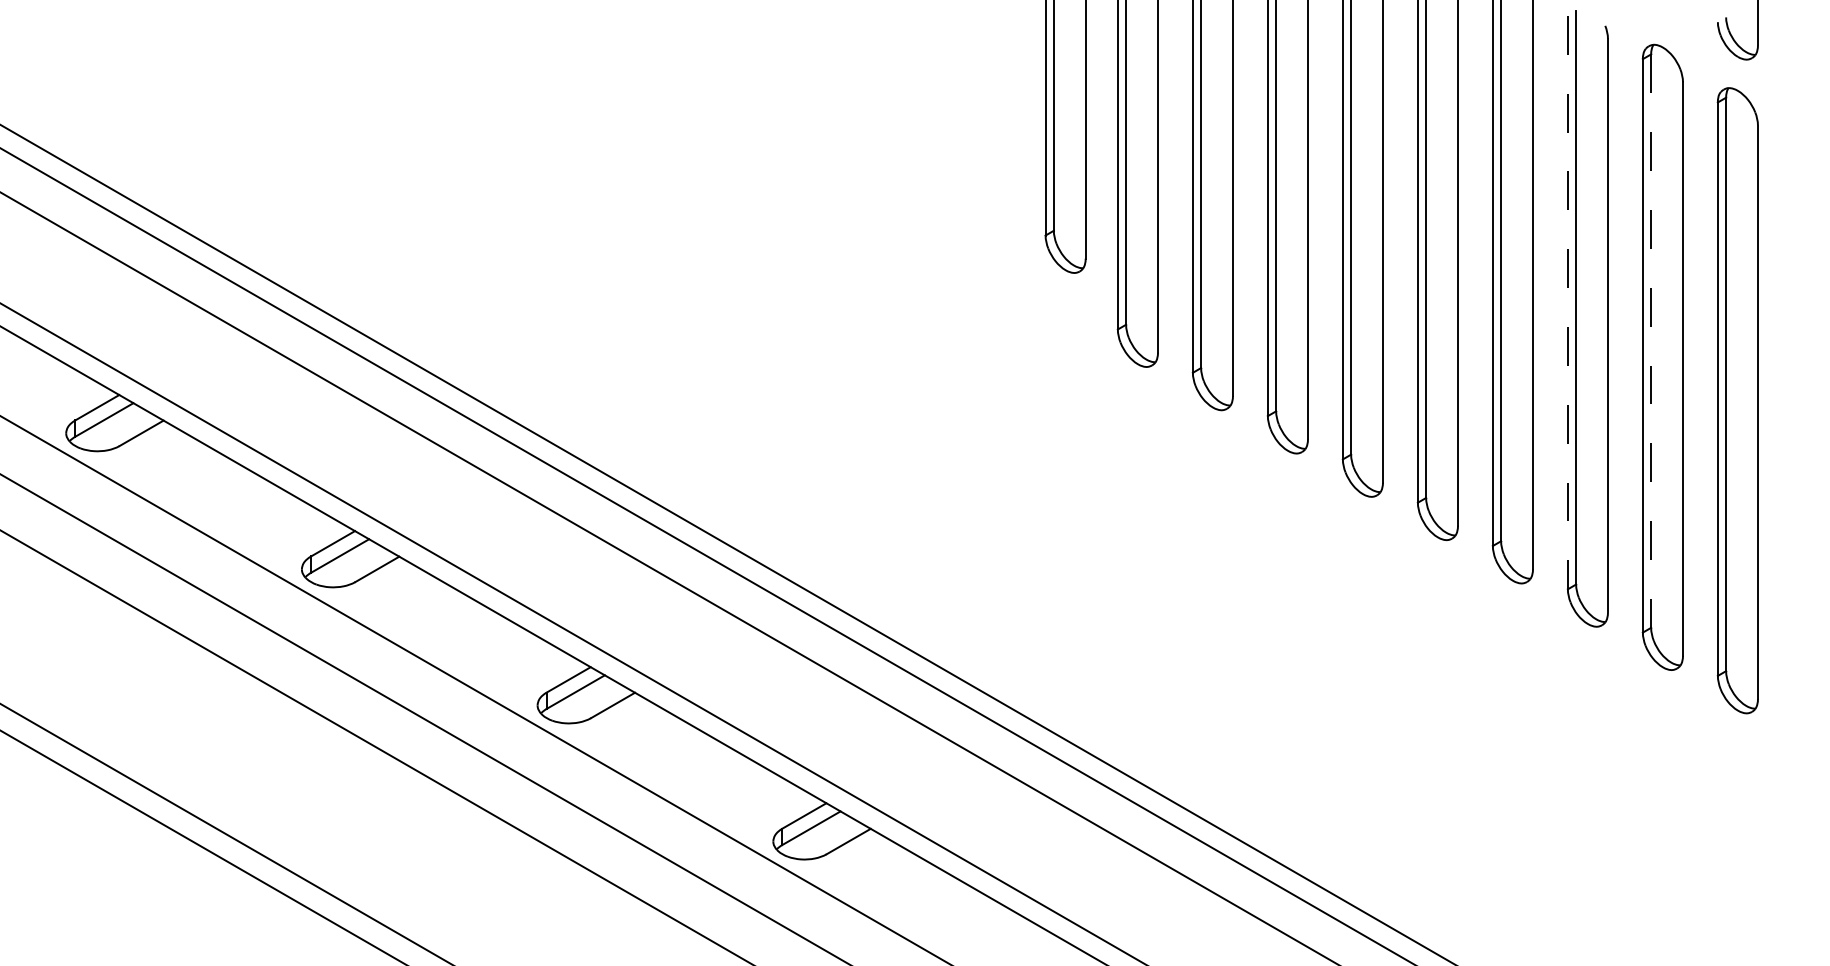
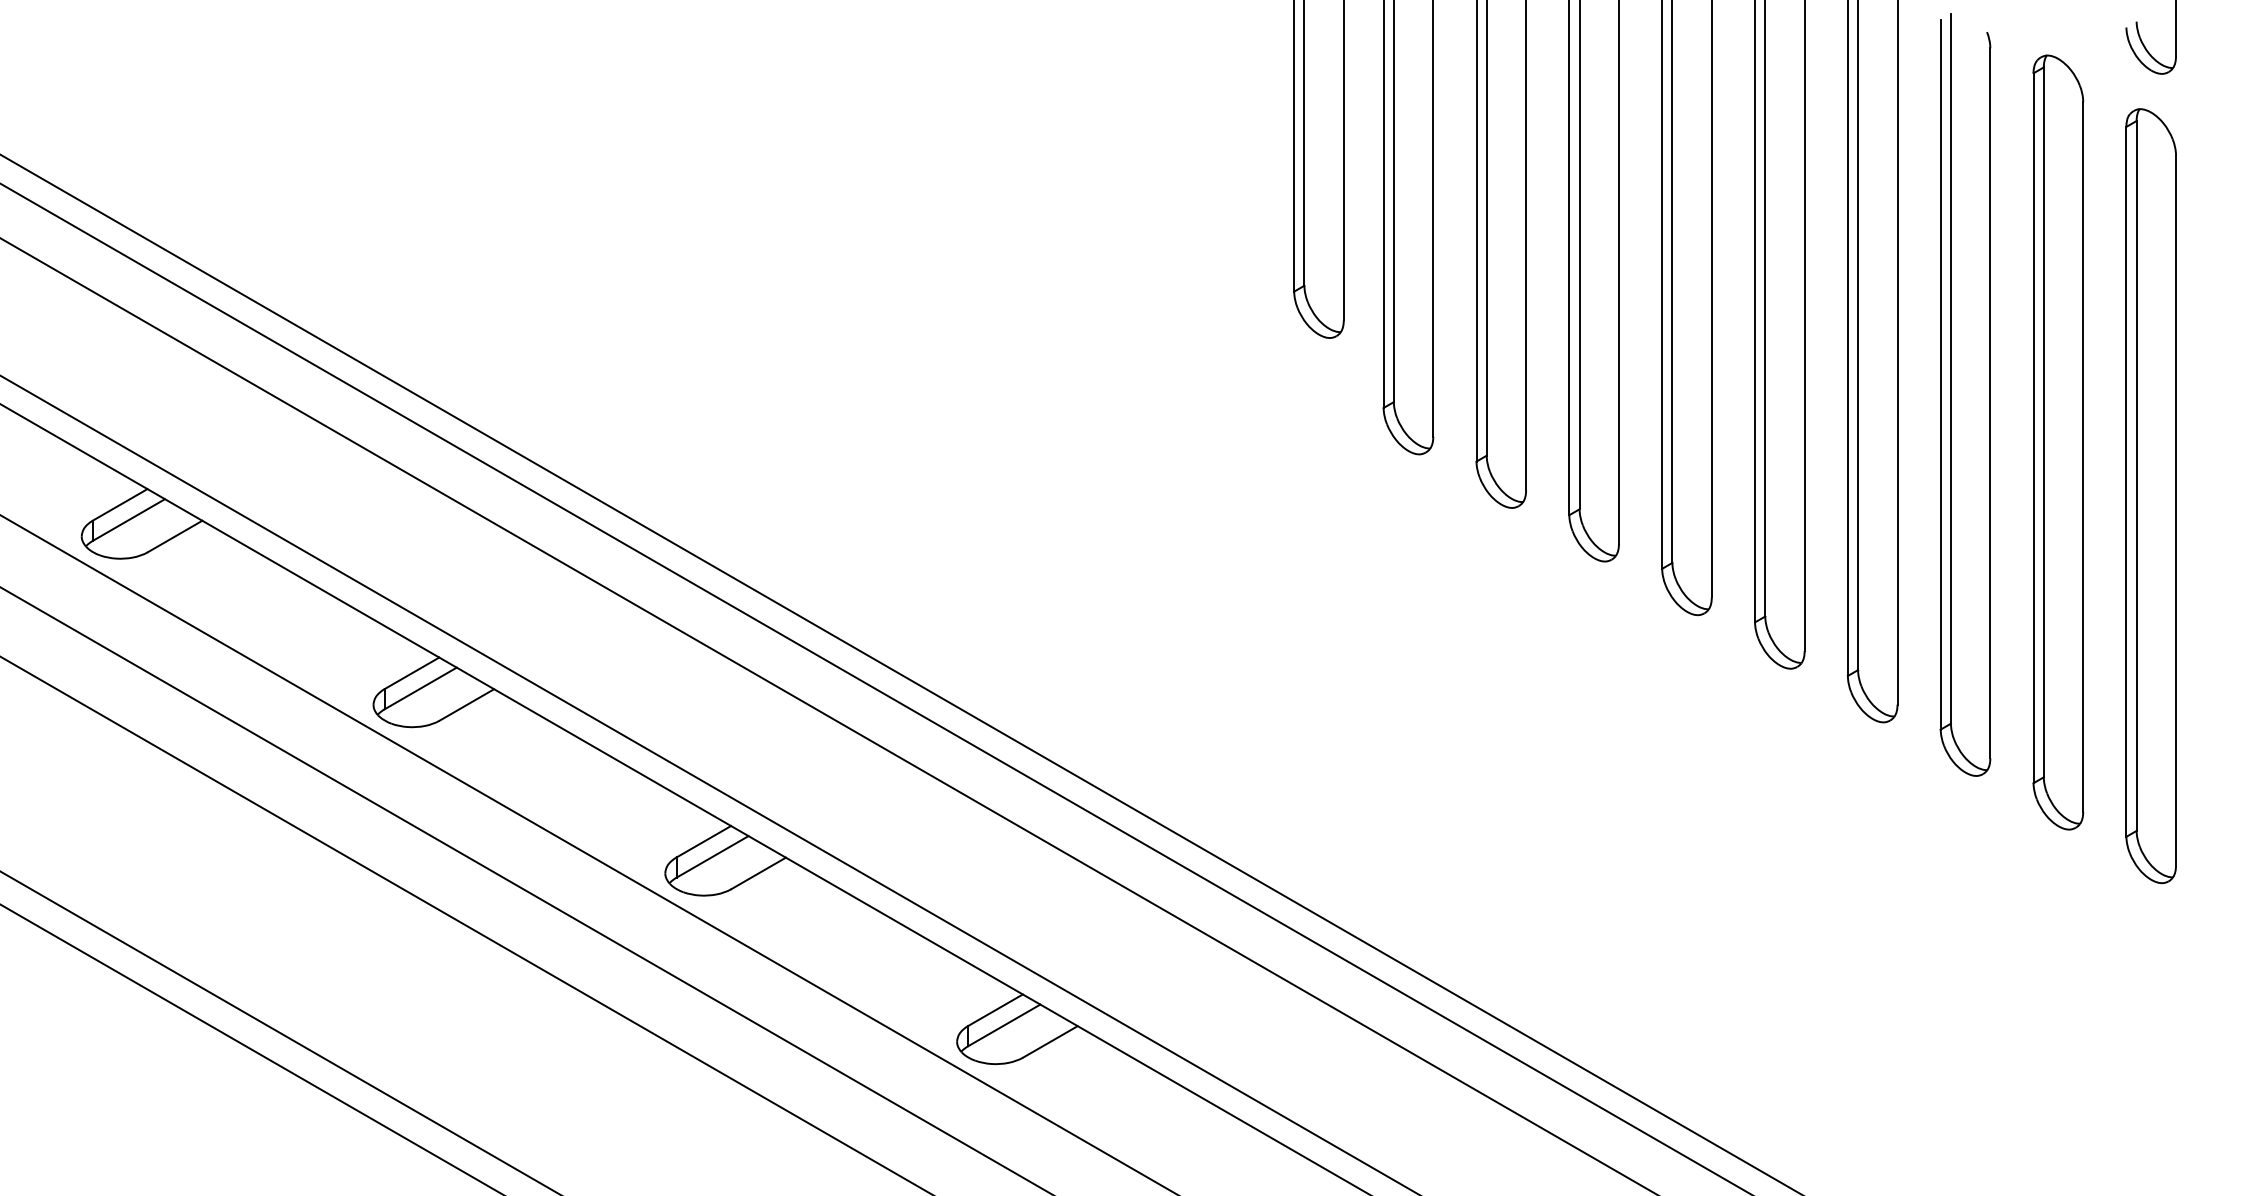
line: (1567, 302) -> (1940, 374), dashed -> solid
line: (1650, 341) -> (2043, 422), dashed -> solid

